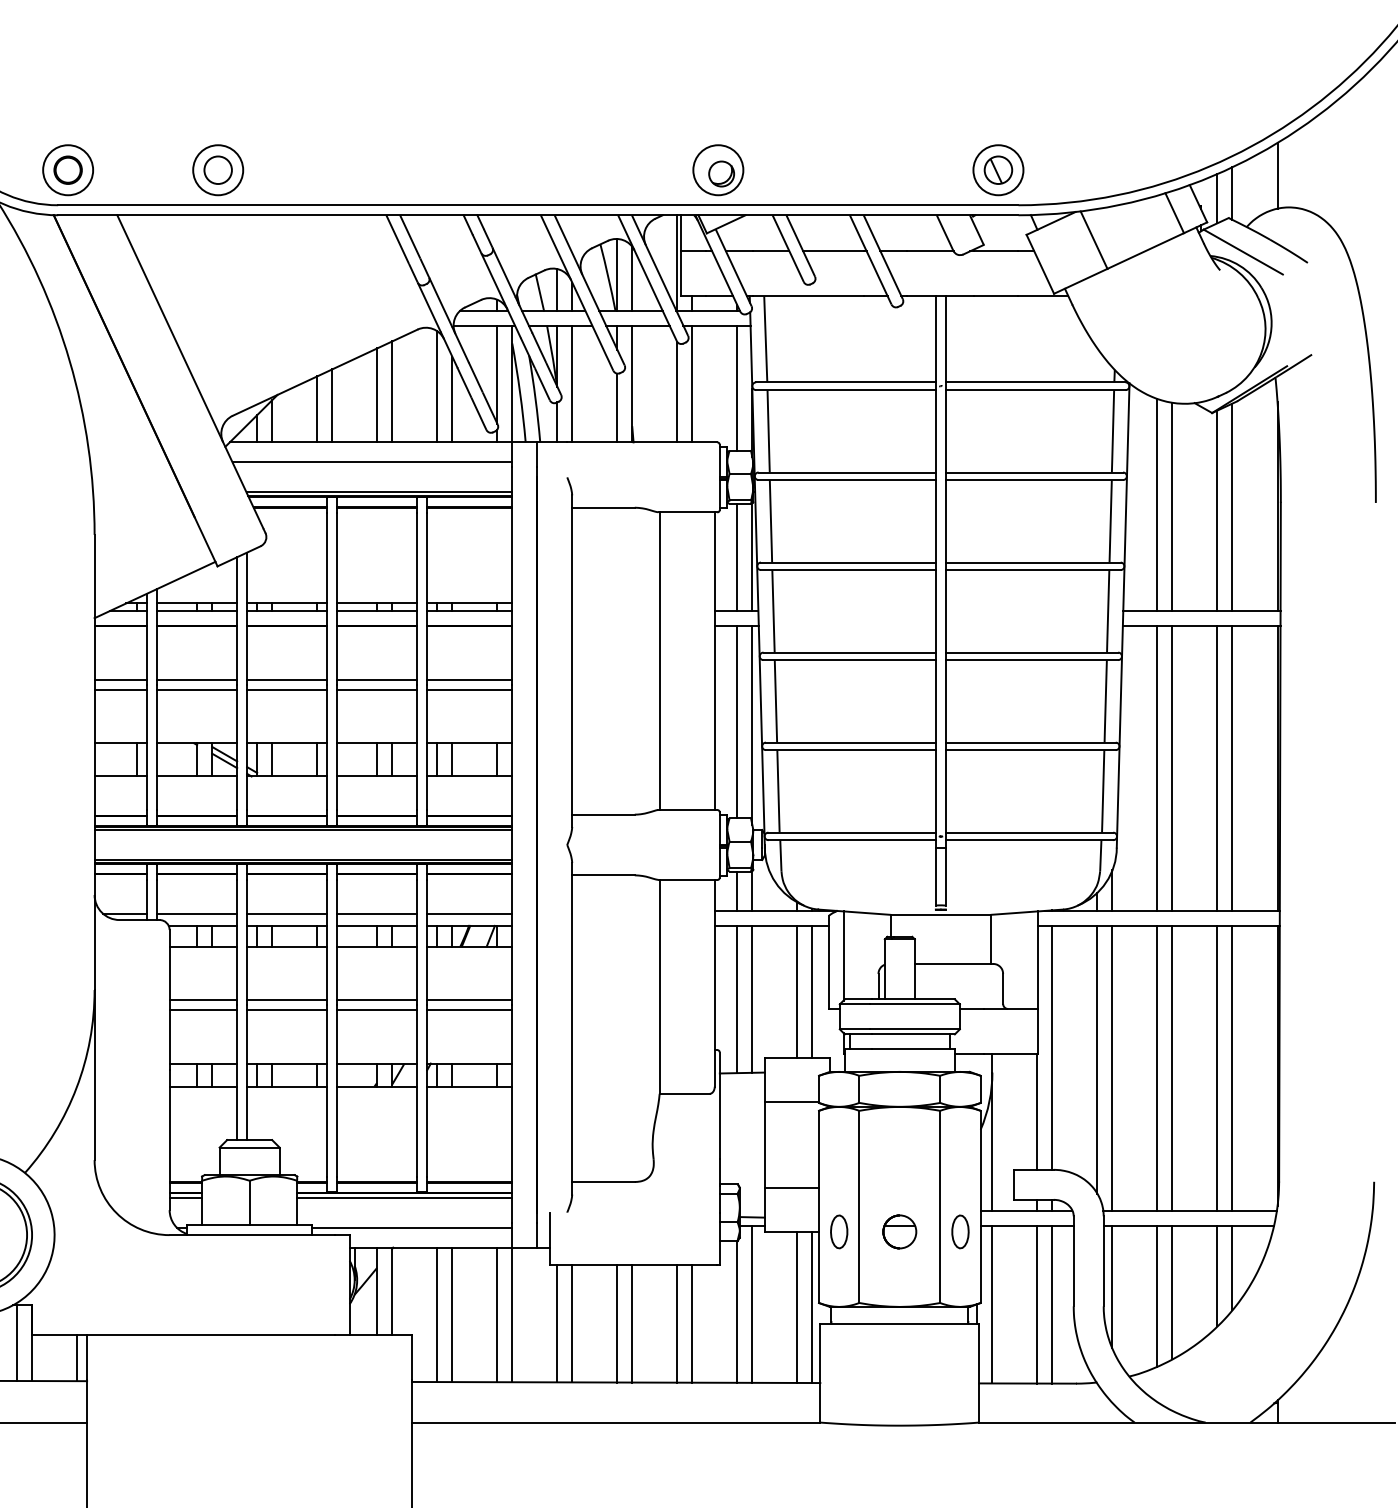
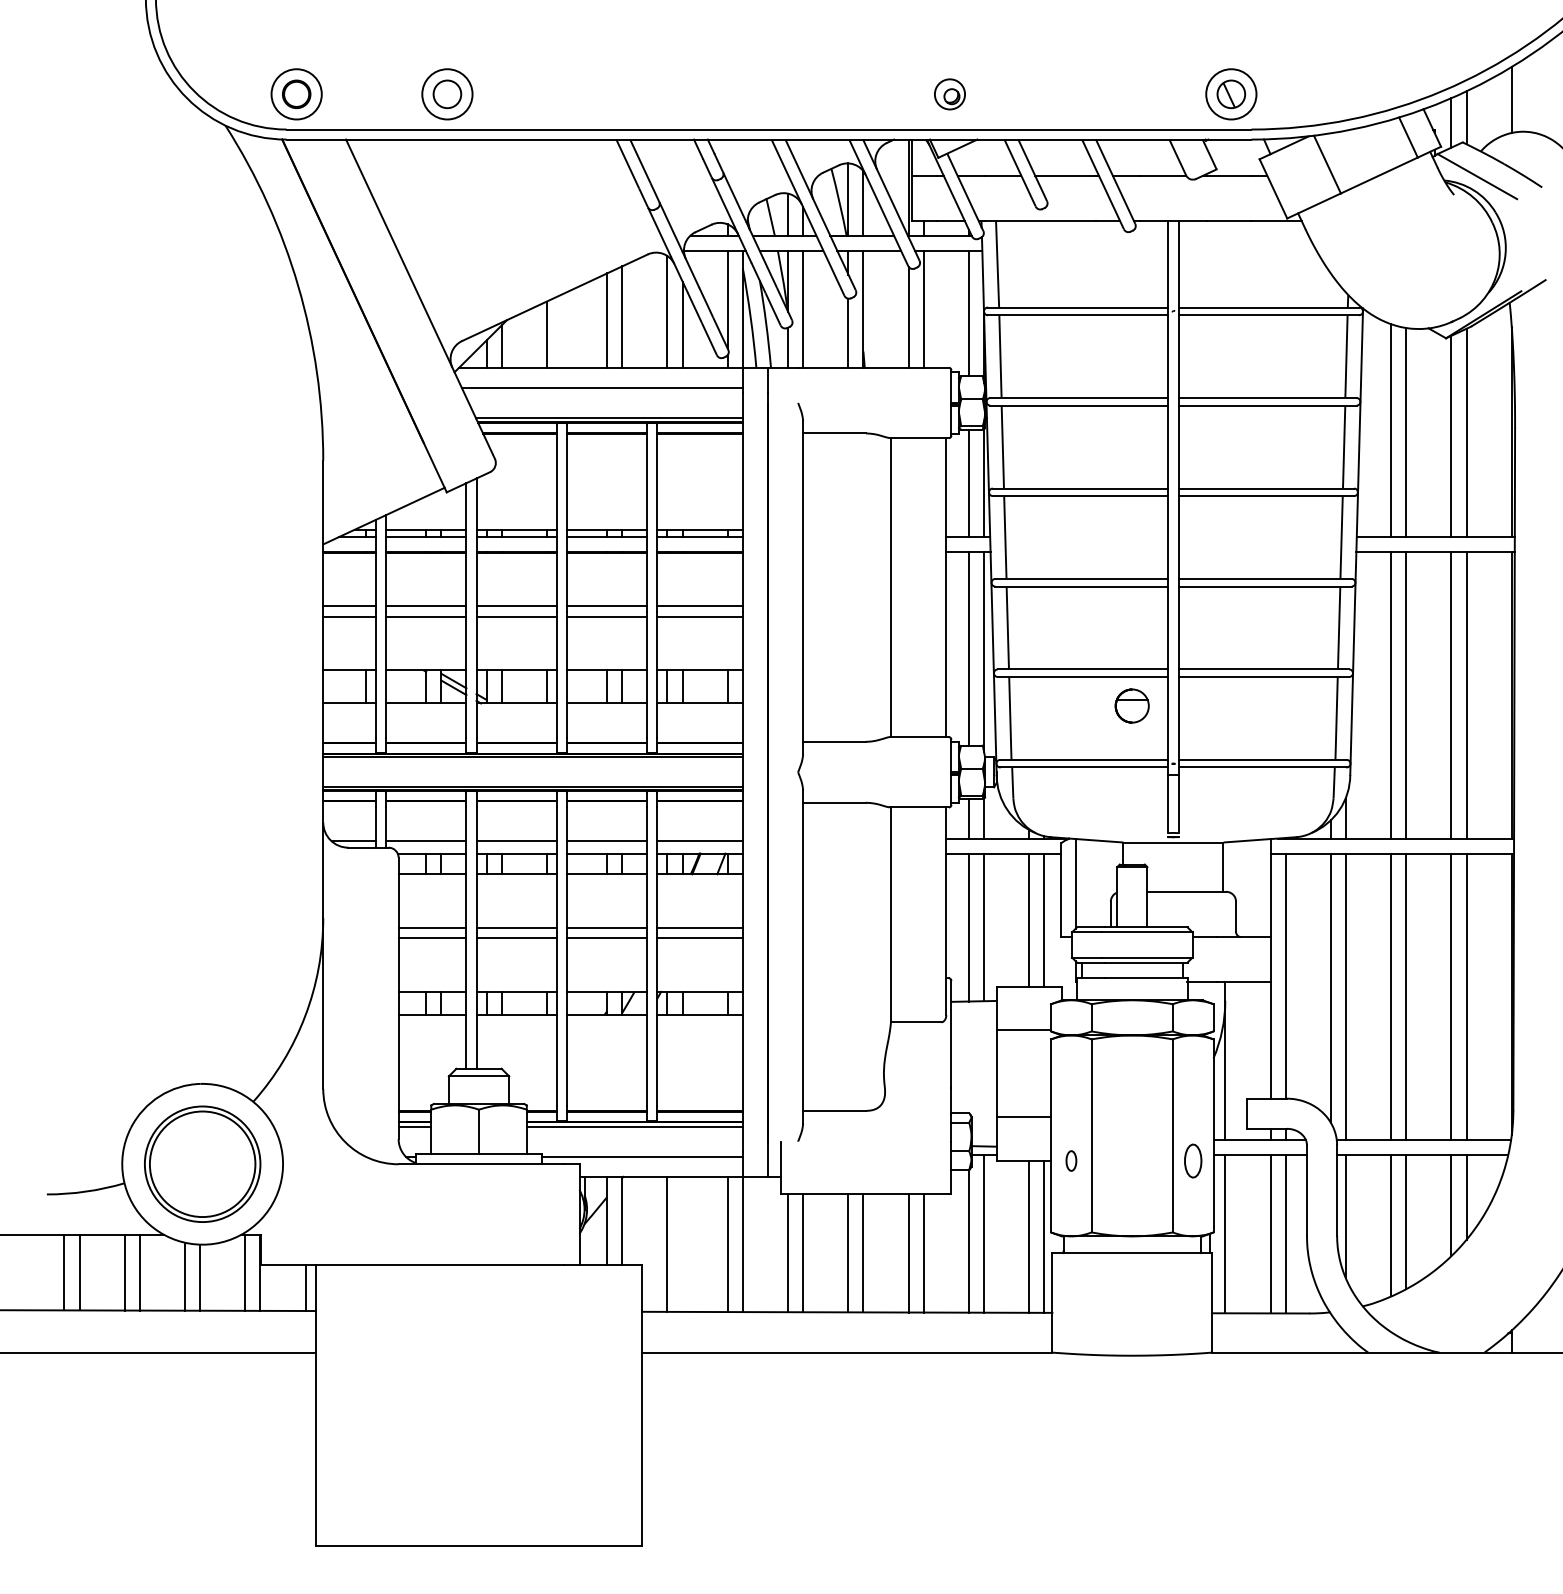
part: (717, 170) -> (949, 94), size x0.6
line: (331, 405) -> (561, 330), removed
part: (839, 1231) -> (1071, 1160), size x0.6
part: (899, 1231) -> (1131, 705), moved
line: (452, 1313) -> (682, 1243), removed

